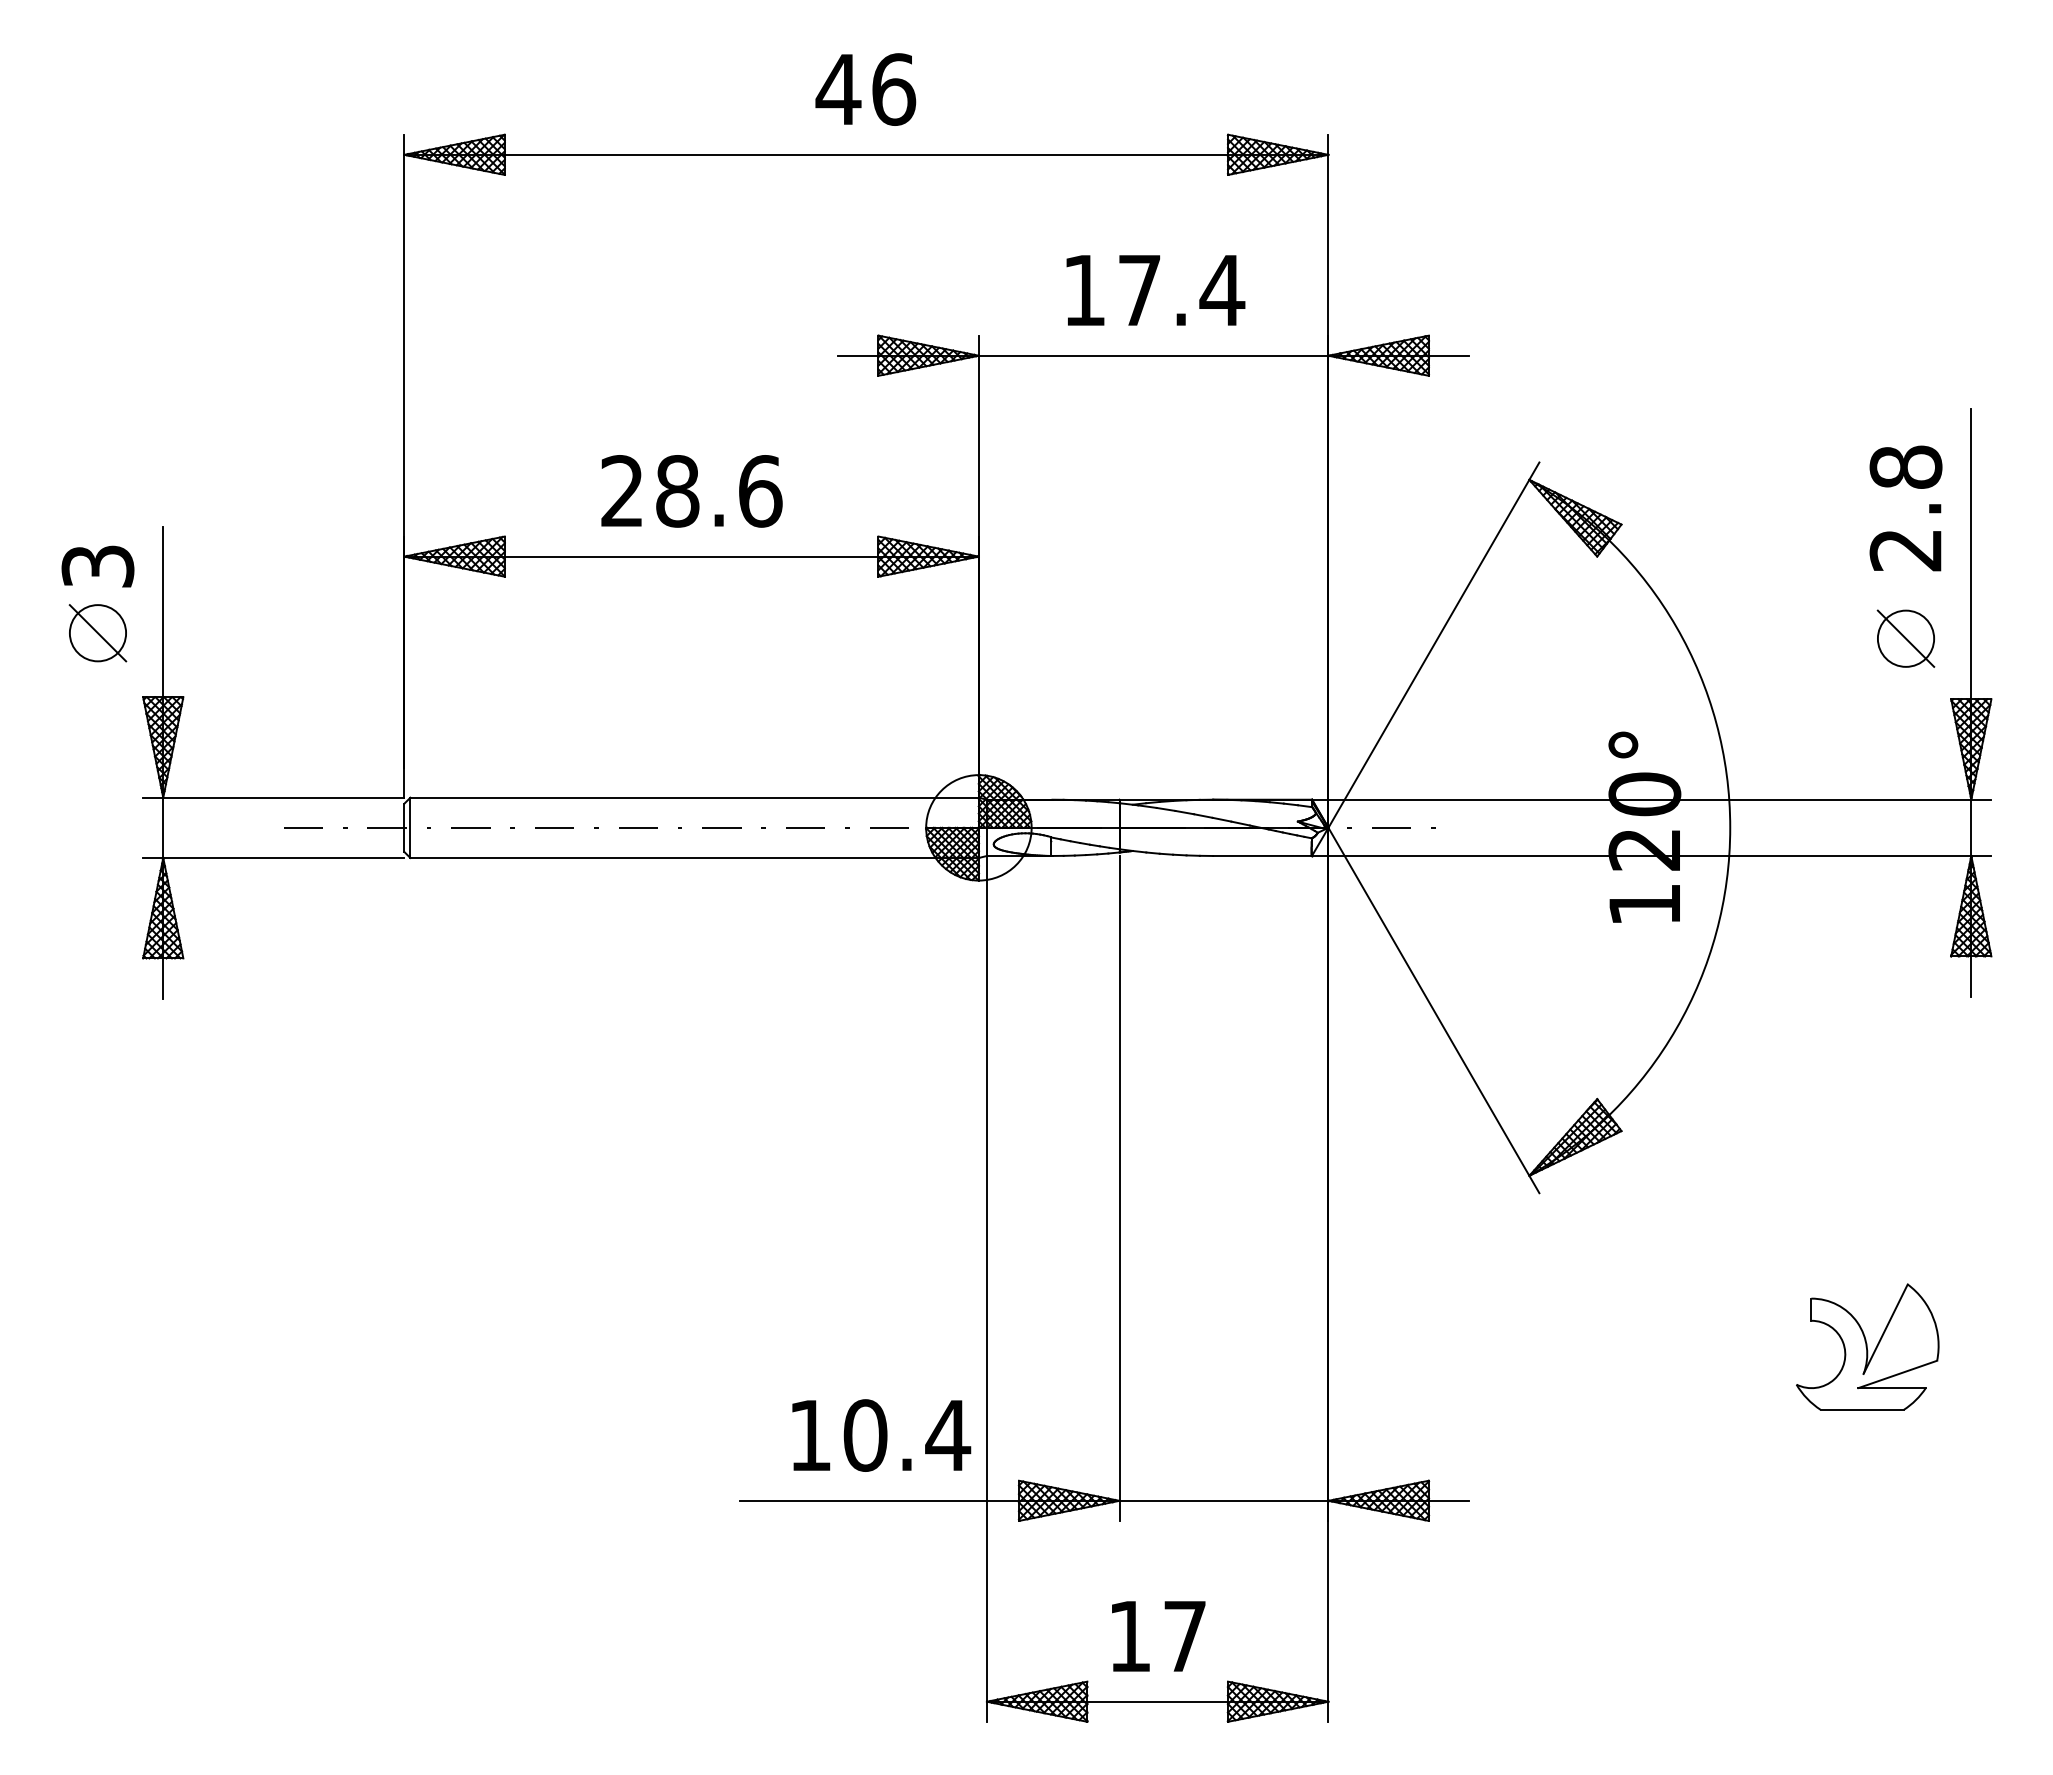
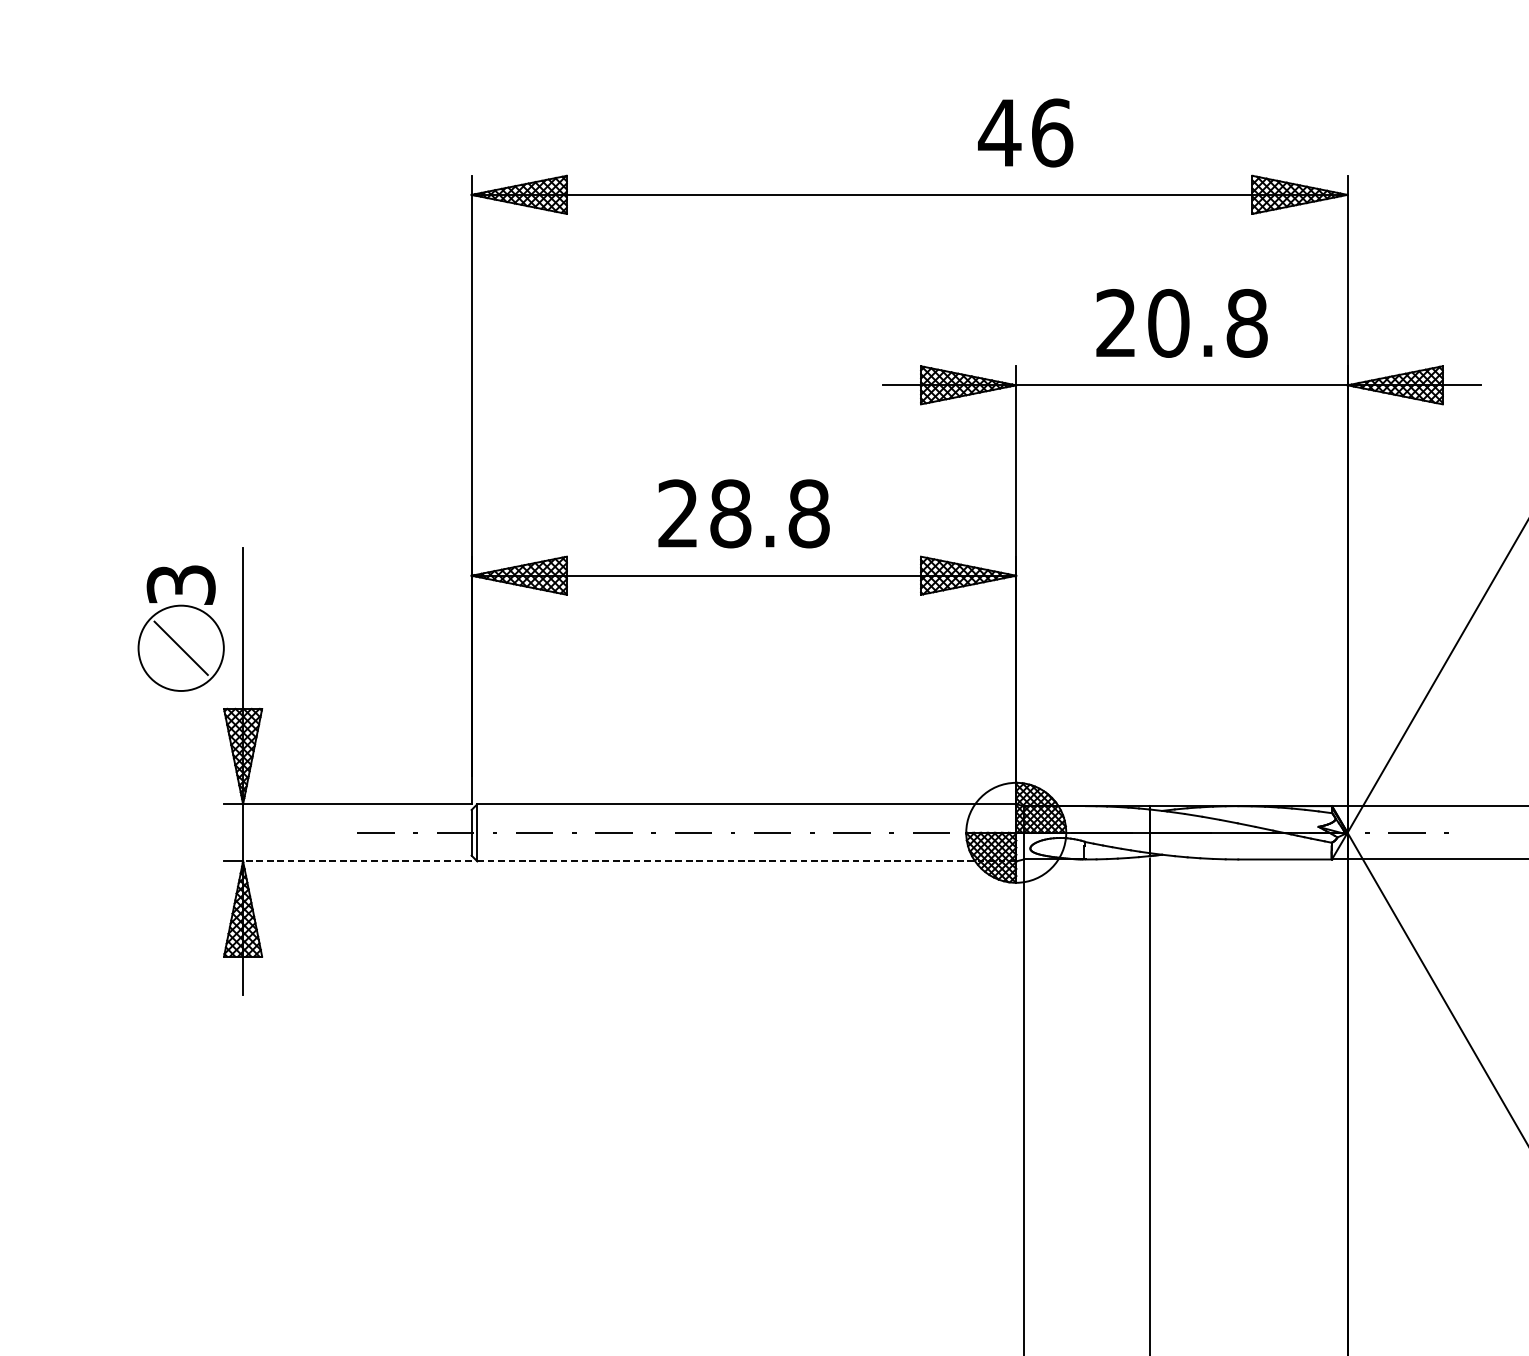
text: (865, 89) -> (1025, 132), moved
text: (1154, 290) -> (1182, 323), 17.4 -> 20.8
text: (760, 491) -> (809, 513), 28.6 -> 28.8
circle: (97, 633) -> (180, 648), size x1.6
line: (283, 857) -> (357, 860), solid -> dashed
line: (695, 857) -> (747, 860), solid -> dashed

